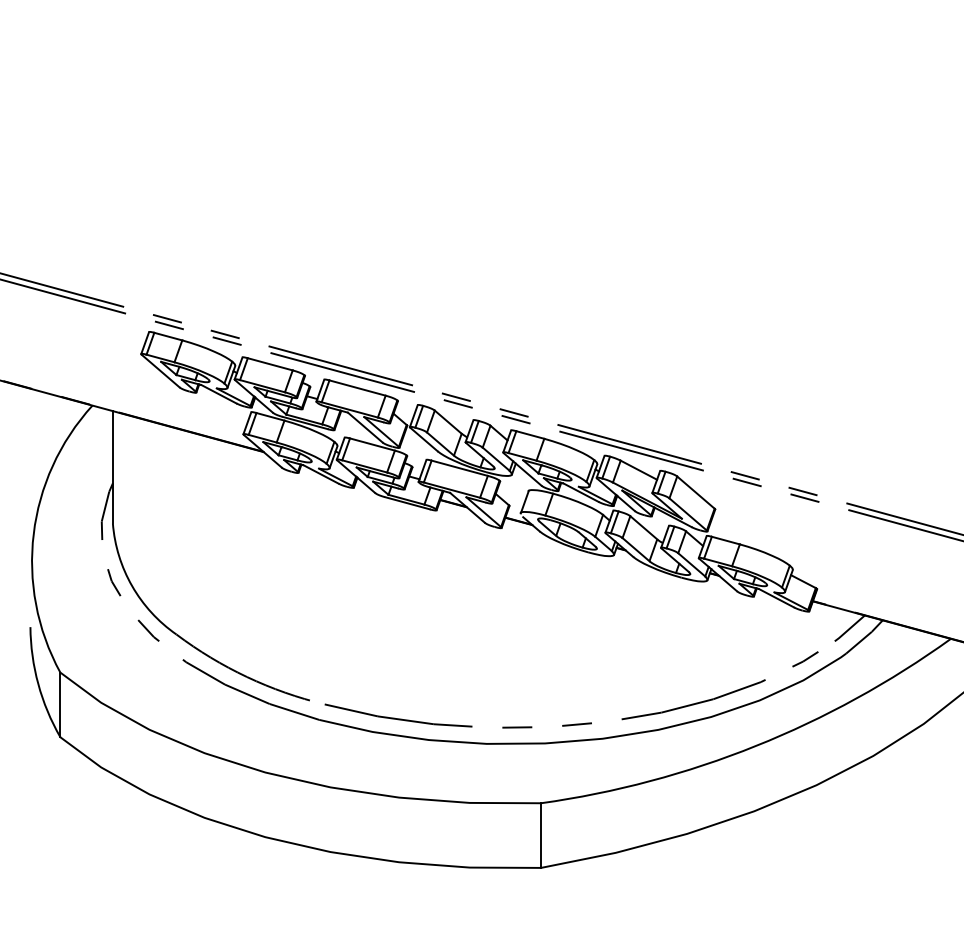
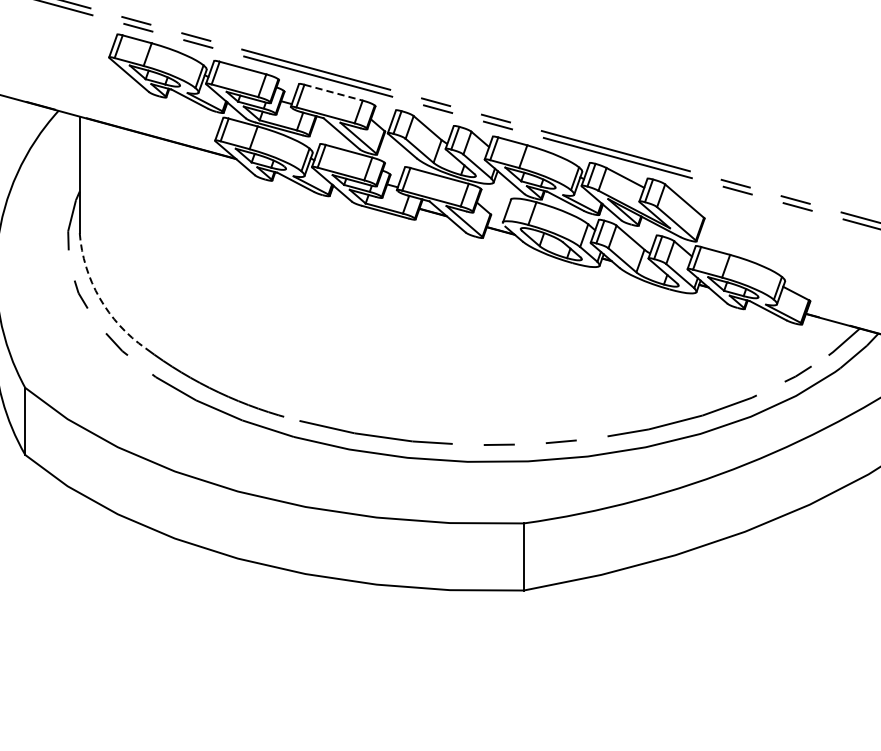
line: (358, 388) -> (334, 93), solid -> dashed
arc: (132, 586) -> (100, 298), solid -> dashed

